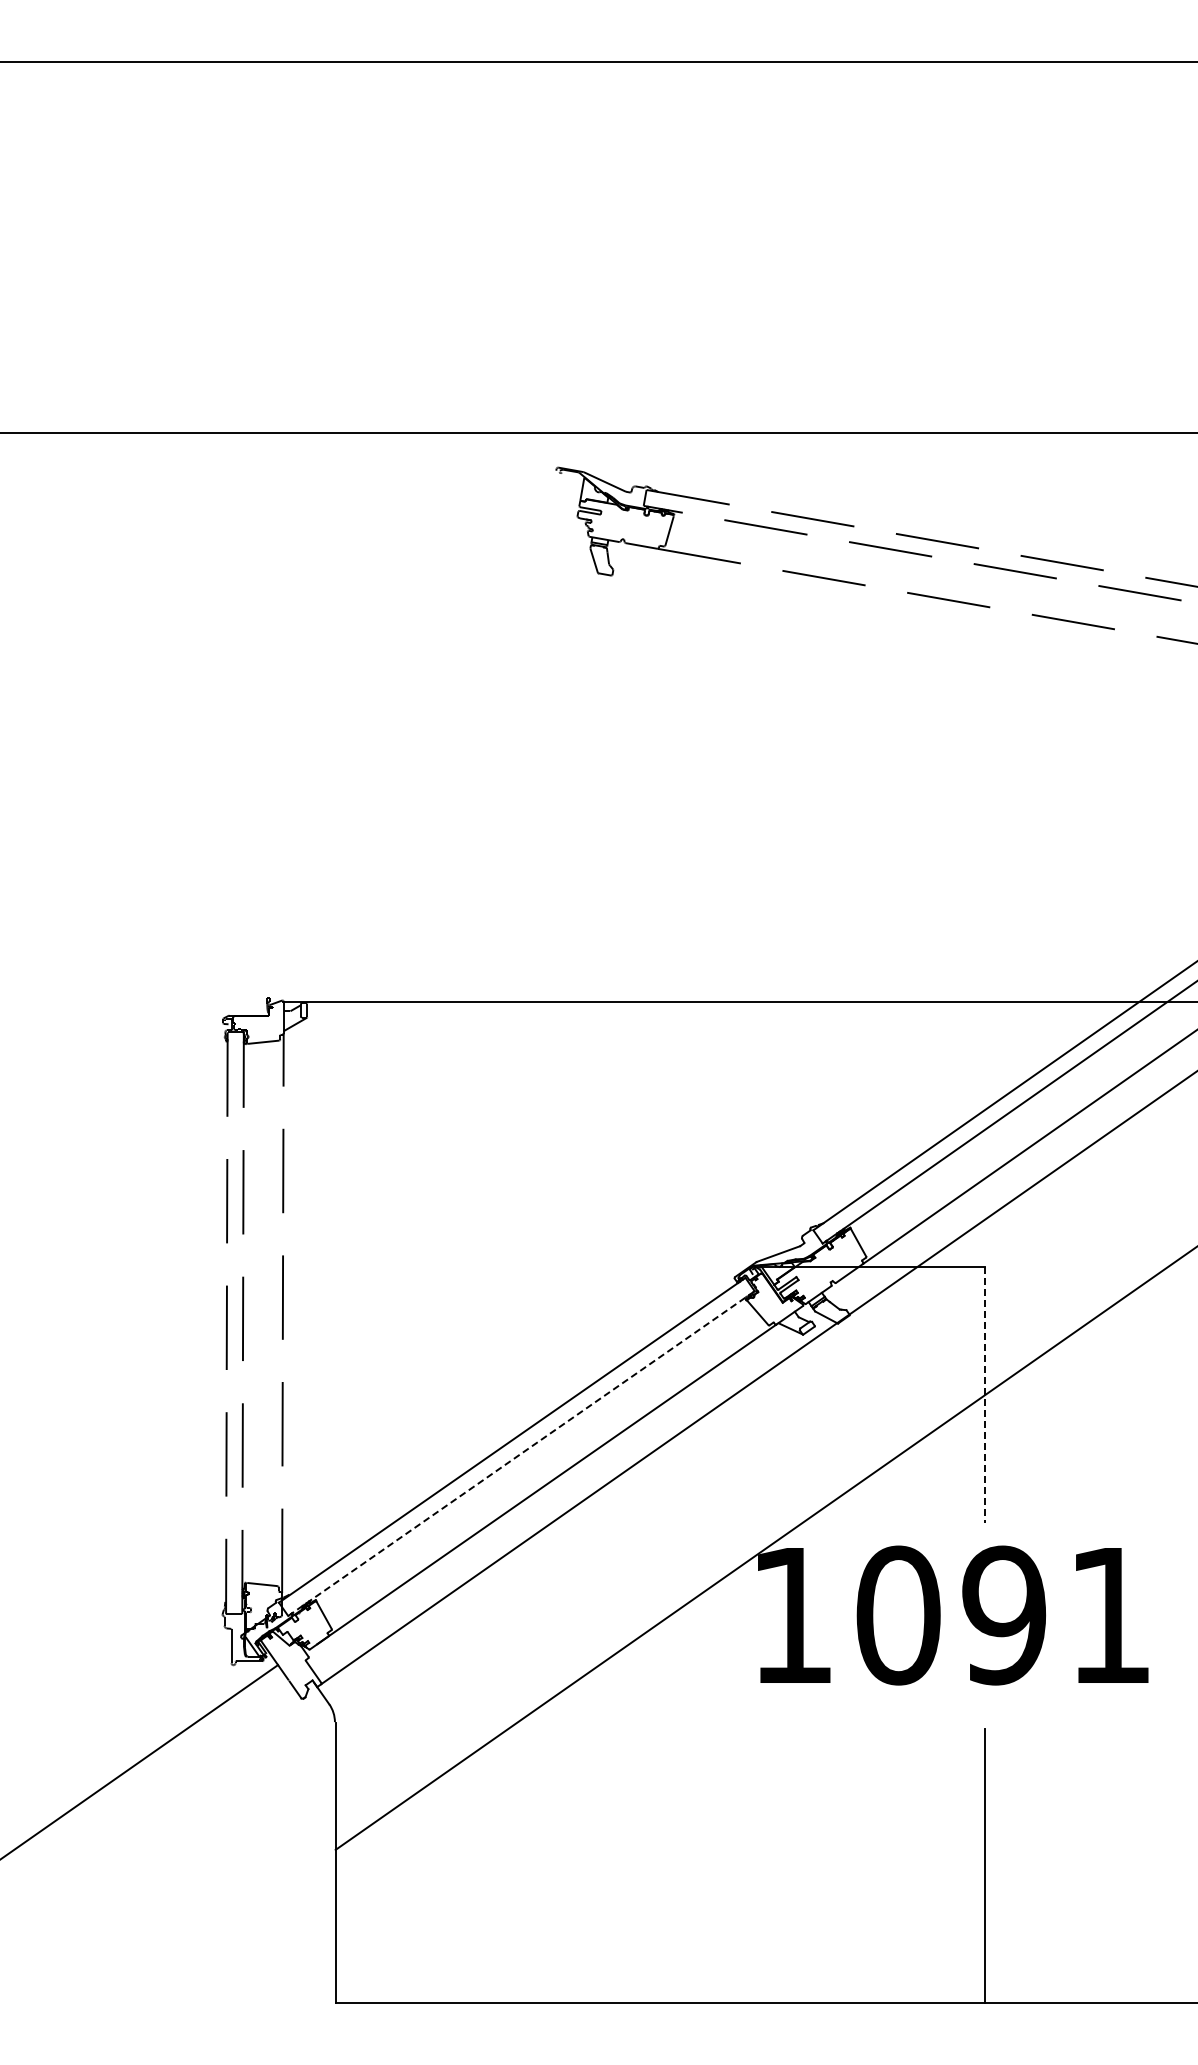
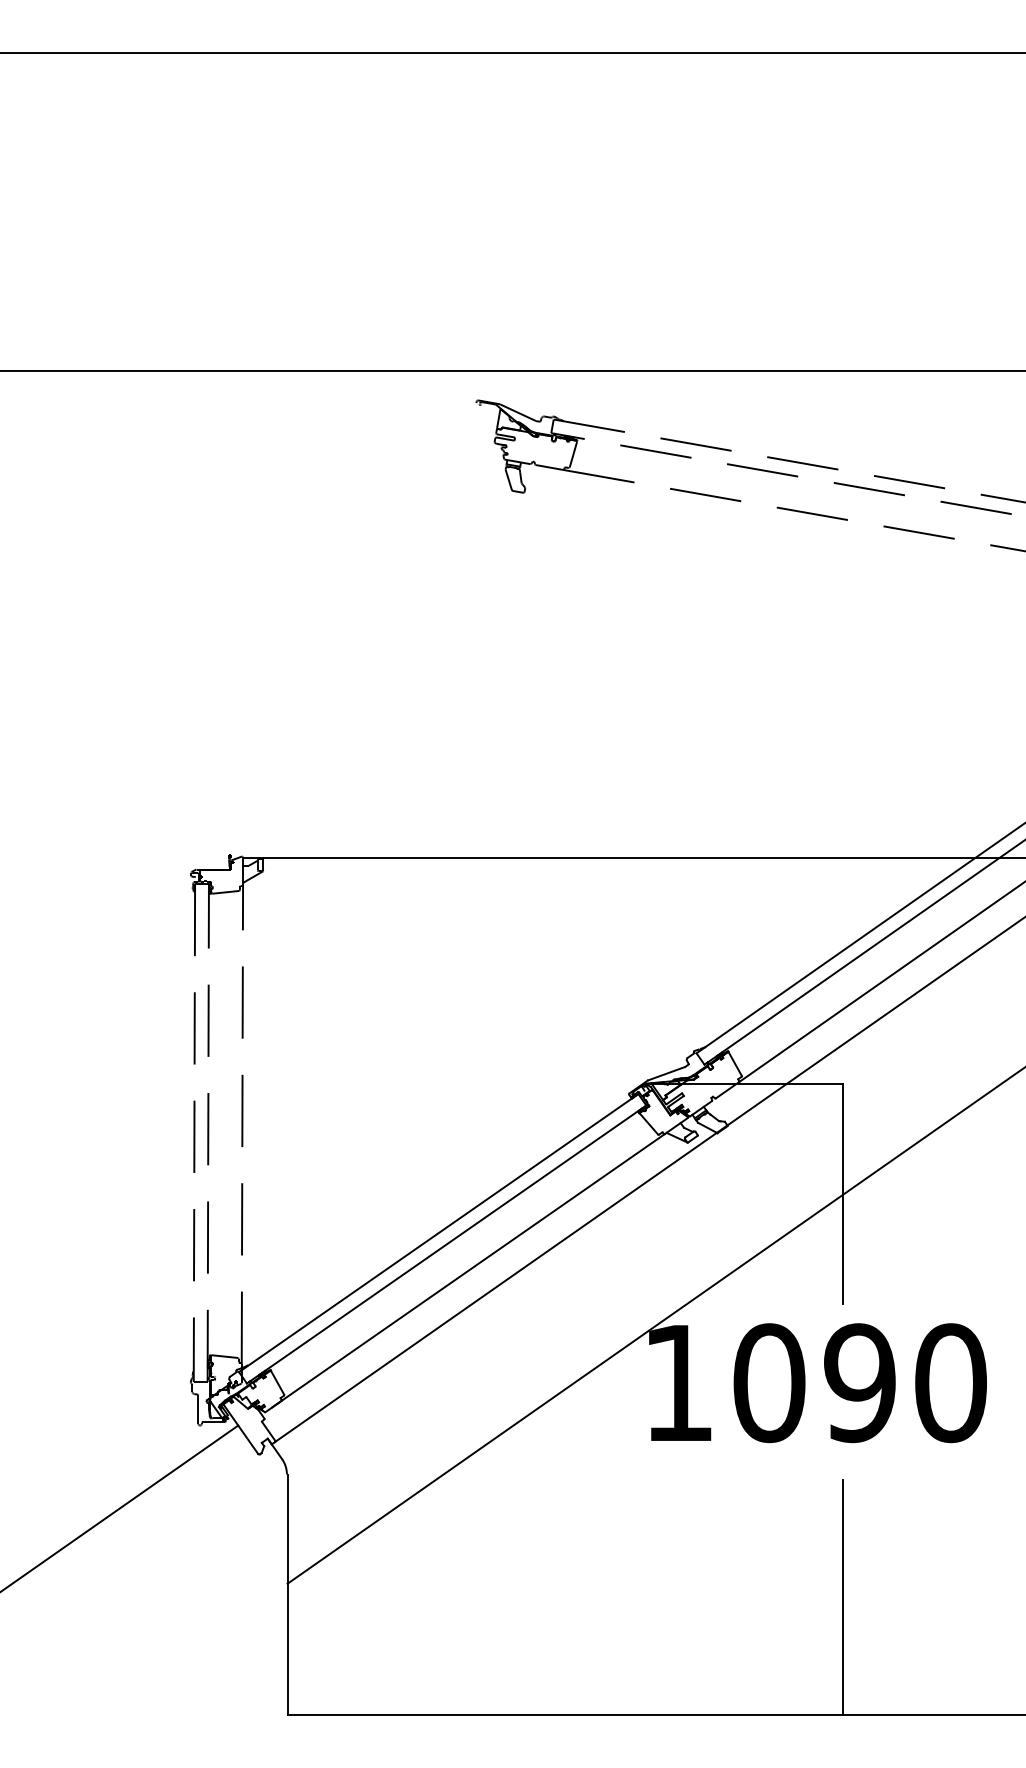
line: (984, 1395) -> (843, 1194), dashed -> solid
line: (521, 1453) -> (446, 1244), dashed -> solid
text: (1110, 1615) -> (950, 1383), 1091 -> 1090

